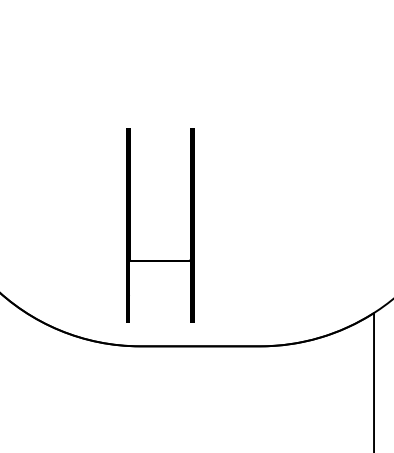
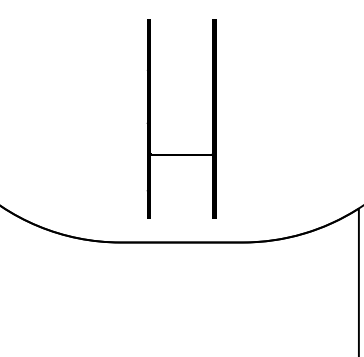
part: (130, 225) -> (151, 119), moved

